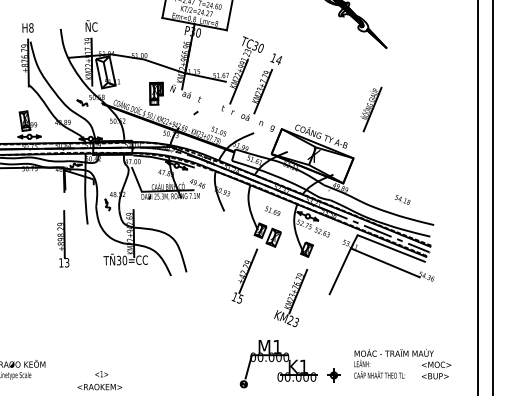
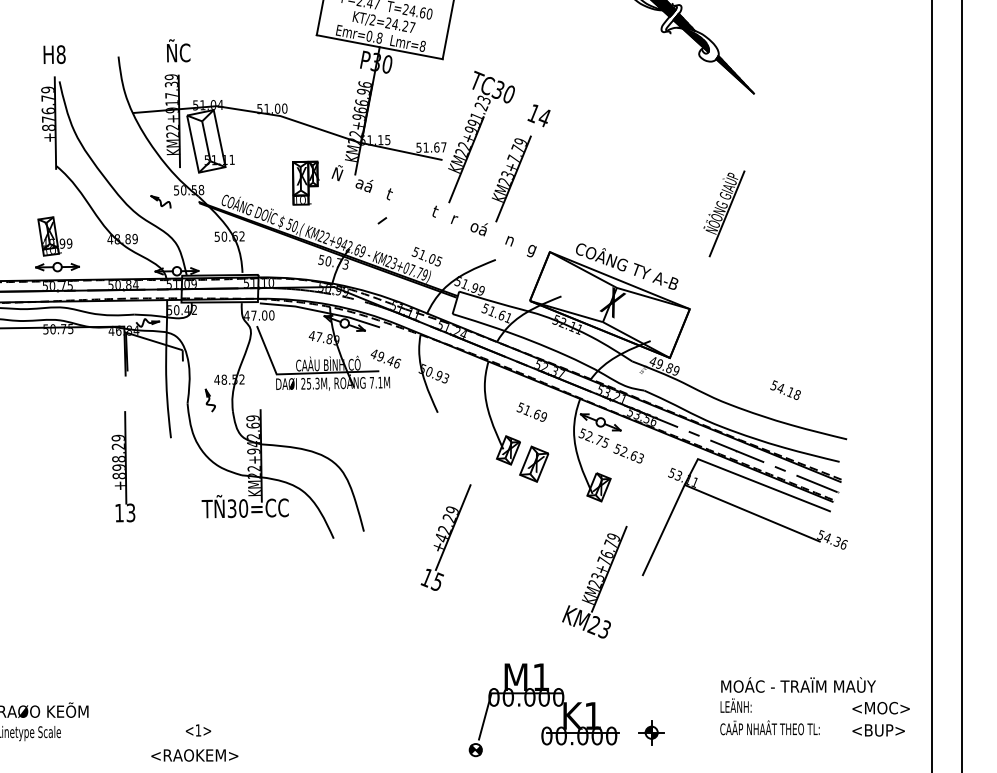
part: (244, 275) -> (445, 535), moved
part: (291, 297) -> (596, 580), moved
text: (402, 364) -> (814, 707), moved

